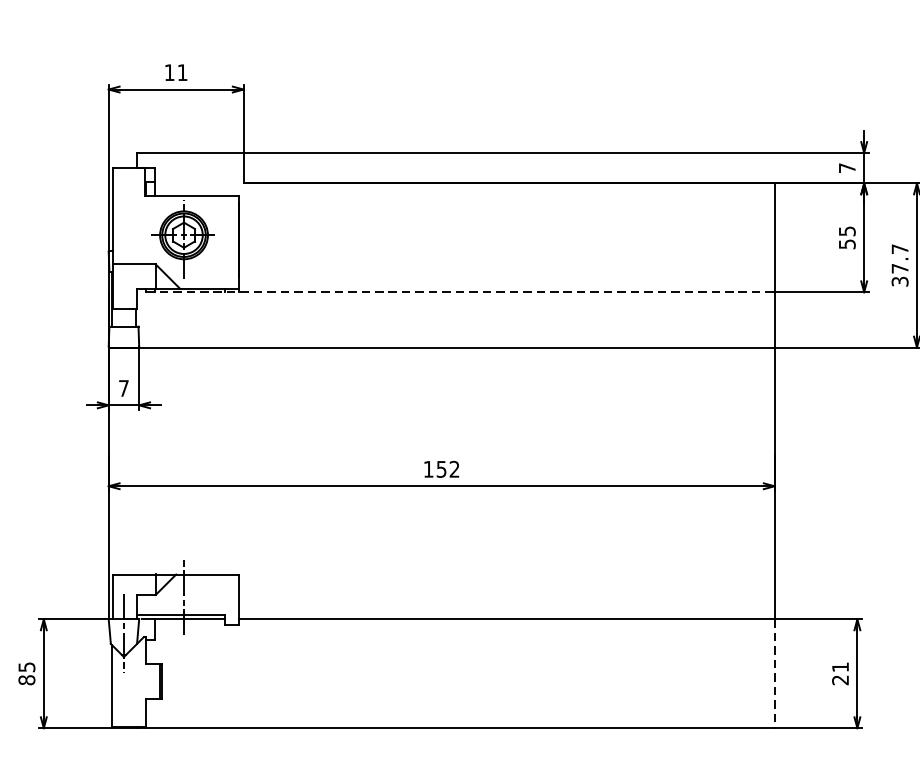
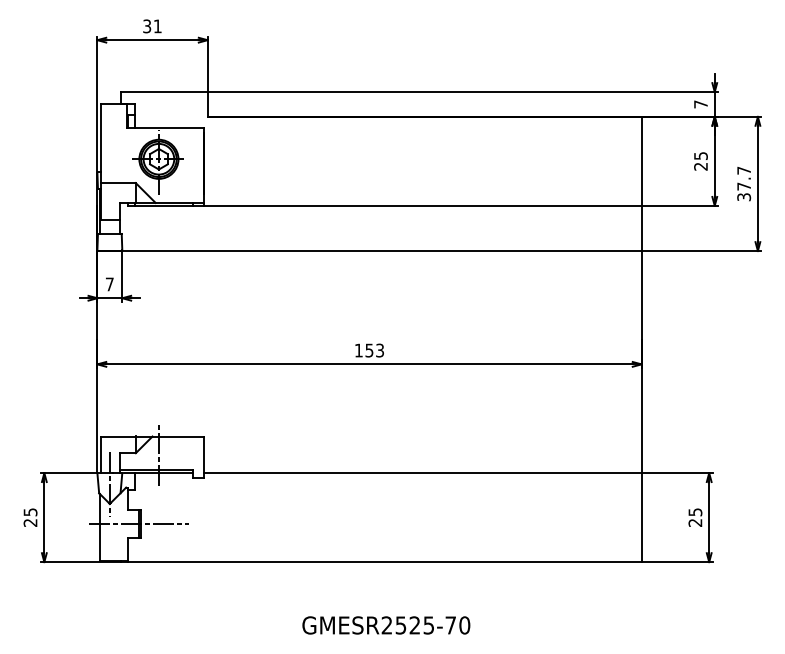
text: (170, 72) -> (147, 26), 11 -> 31
text: (846, 244) -> (700, 166), 55 -> 25
line: (460, 291) -> (384, 205), dashed -> solid
text: (453, 469) -> (379, 350), 152 -> 153
text: (840, 667) -> (695, 512), 21 -> 25
line: (774, 674) -> (641, 518), dashed -> solid
text: (26, 679) -> (30, 522), 85 -> 25
line: (159, 680) -> (138, 523), added

